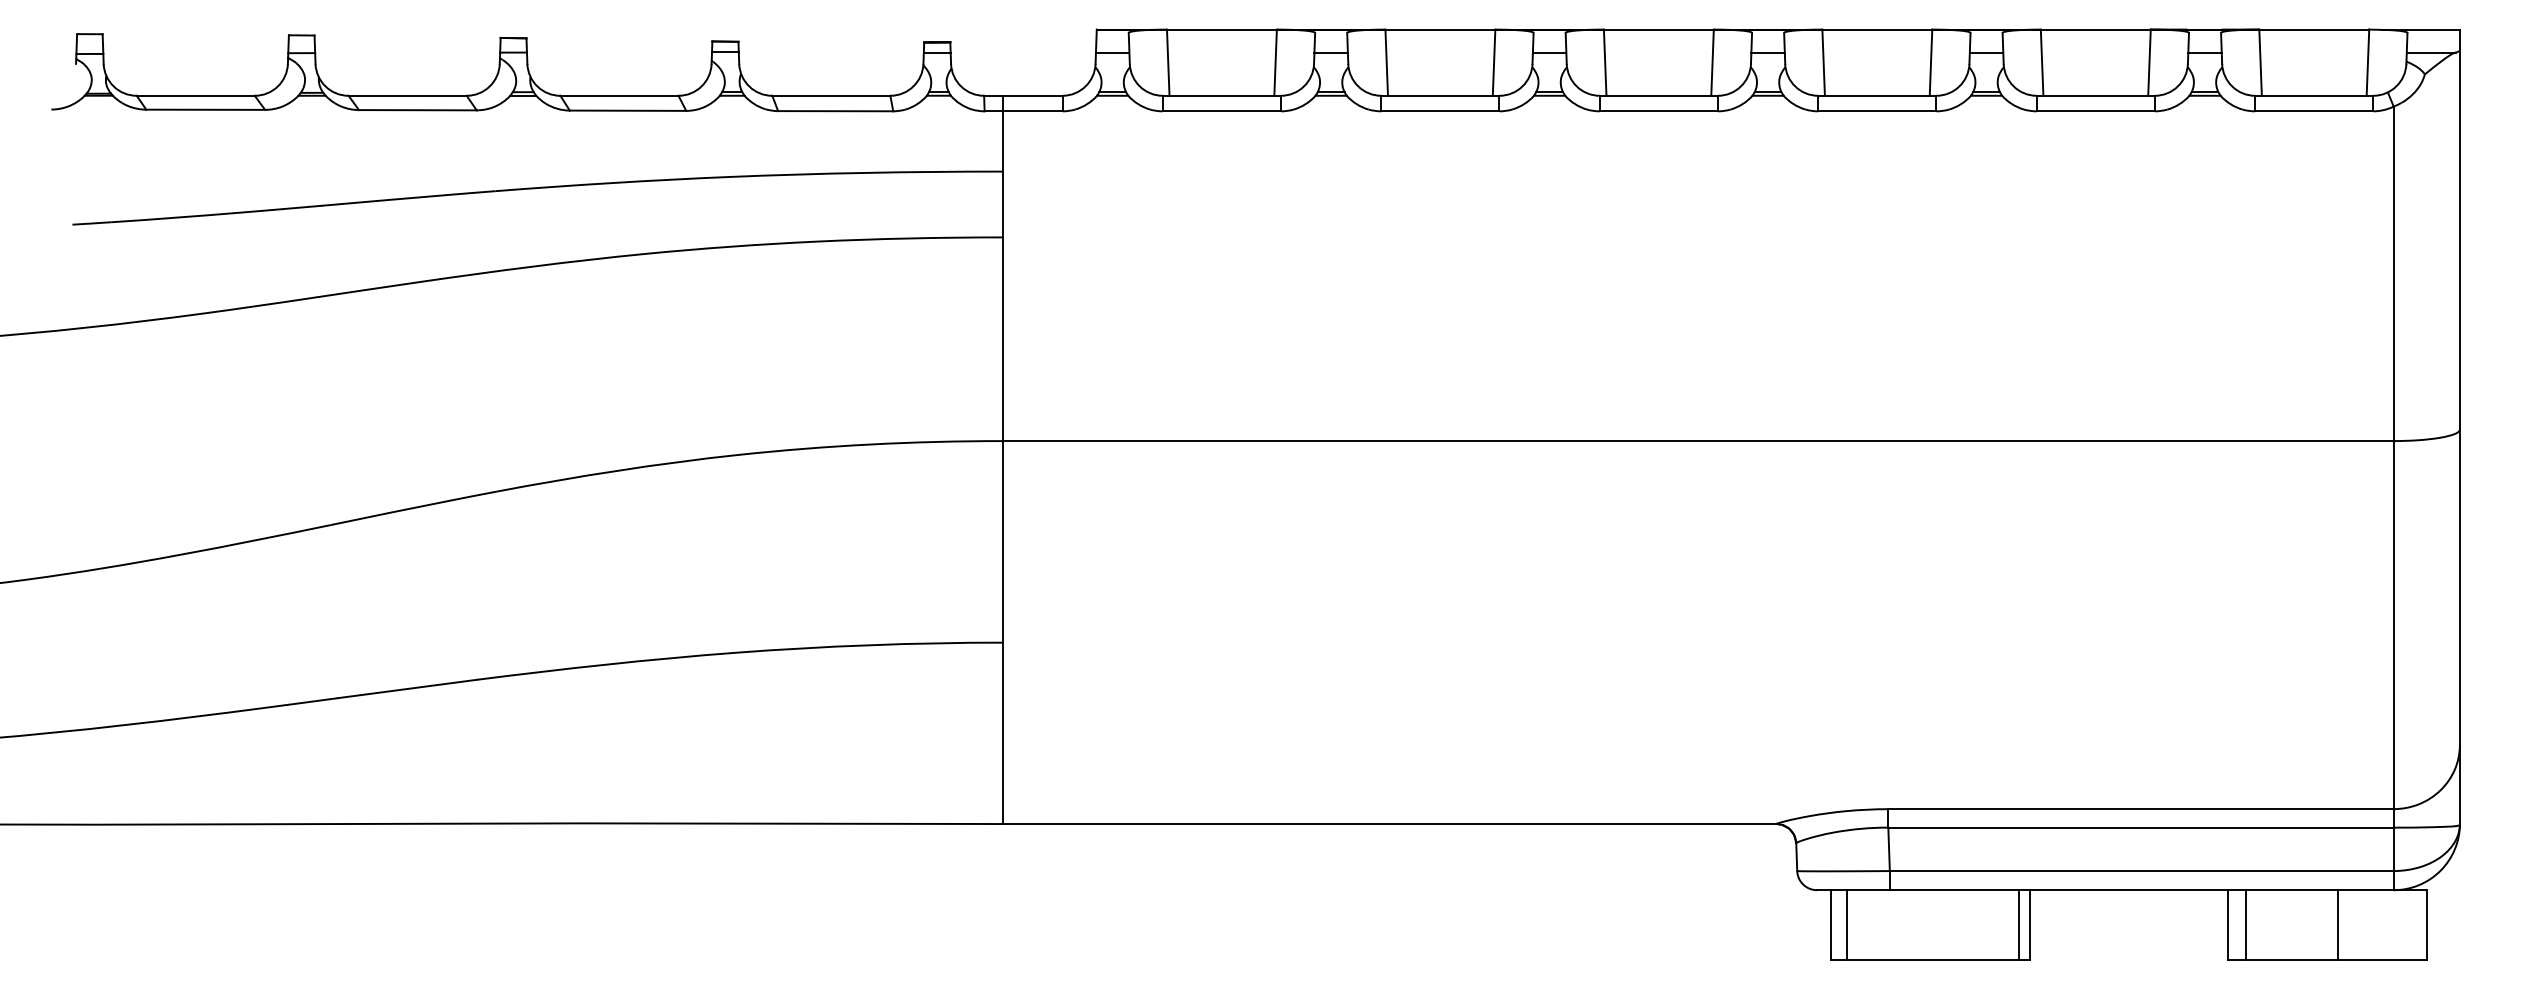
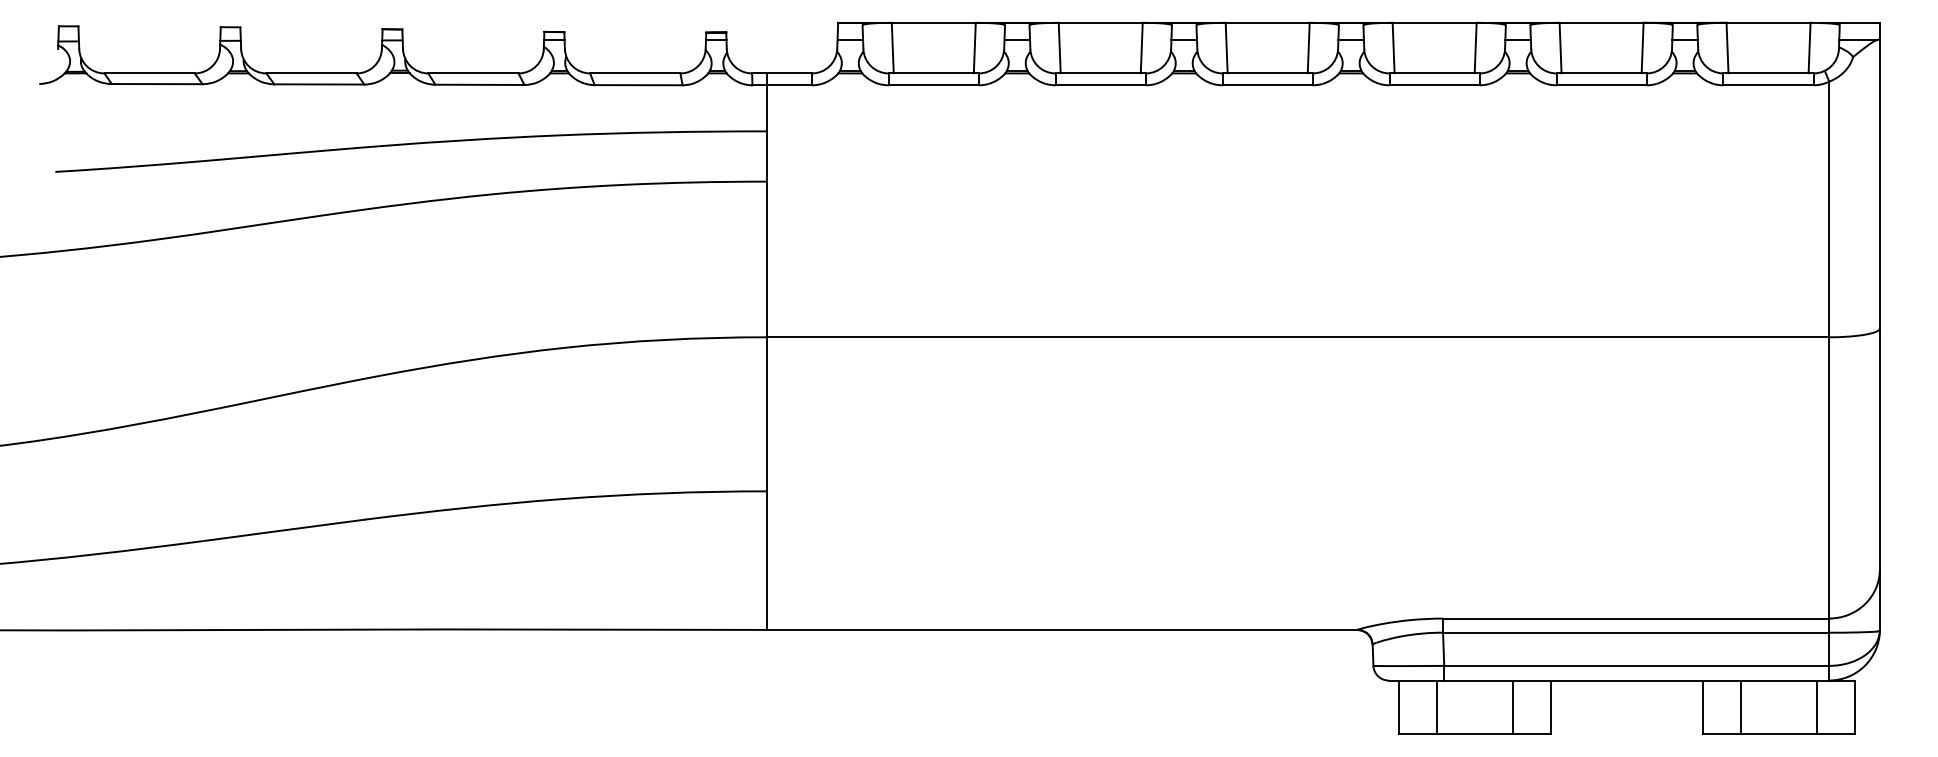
line: (1846, 925) -> (1437, 707), moved
line: (2018, 925) -> (1512, 707), moved
line: (2245, 925) -> (1740, 707), moved
line: (2338, 925) -> (1816, 707), moved

